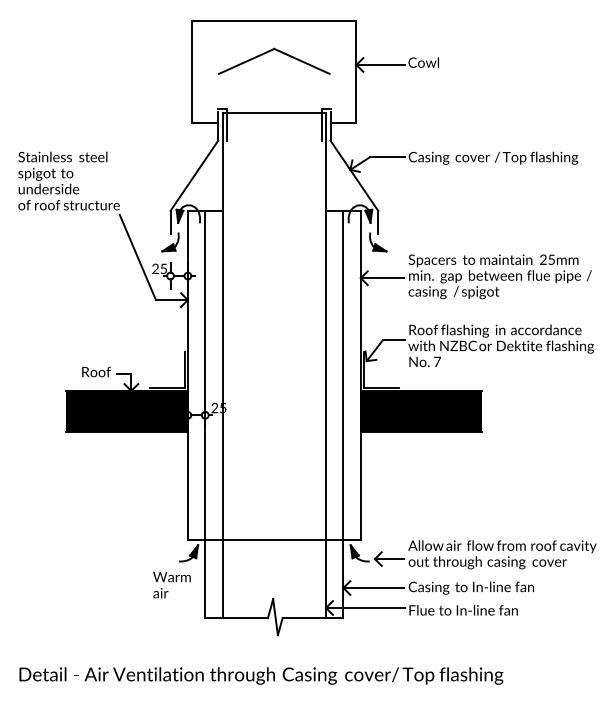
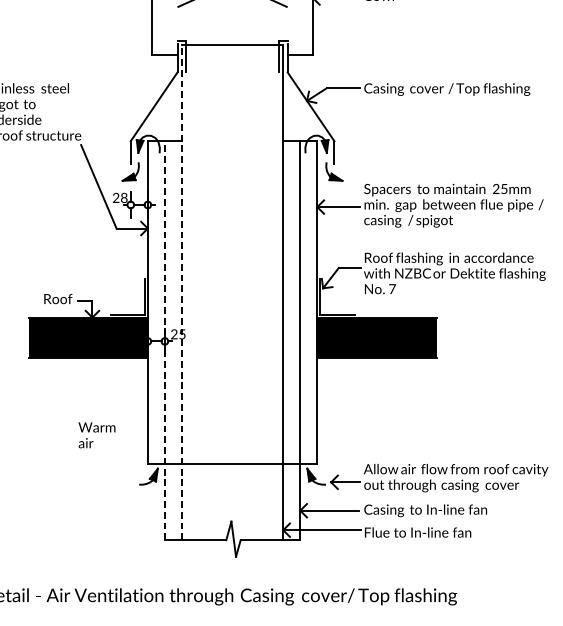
text: (163, 268) -> (123, 197), 25 -> 28
line: (222, 365) -> (181, 292), solid -> dashed
line: (205, 414) -> (165, 340), solid -> dashed
text: (171, 585) -> (96, 435), moved

